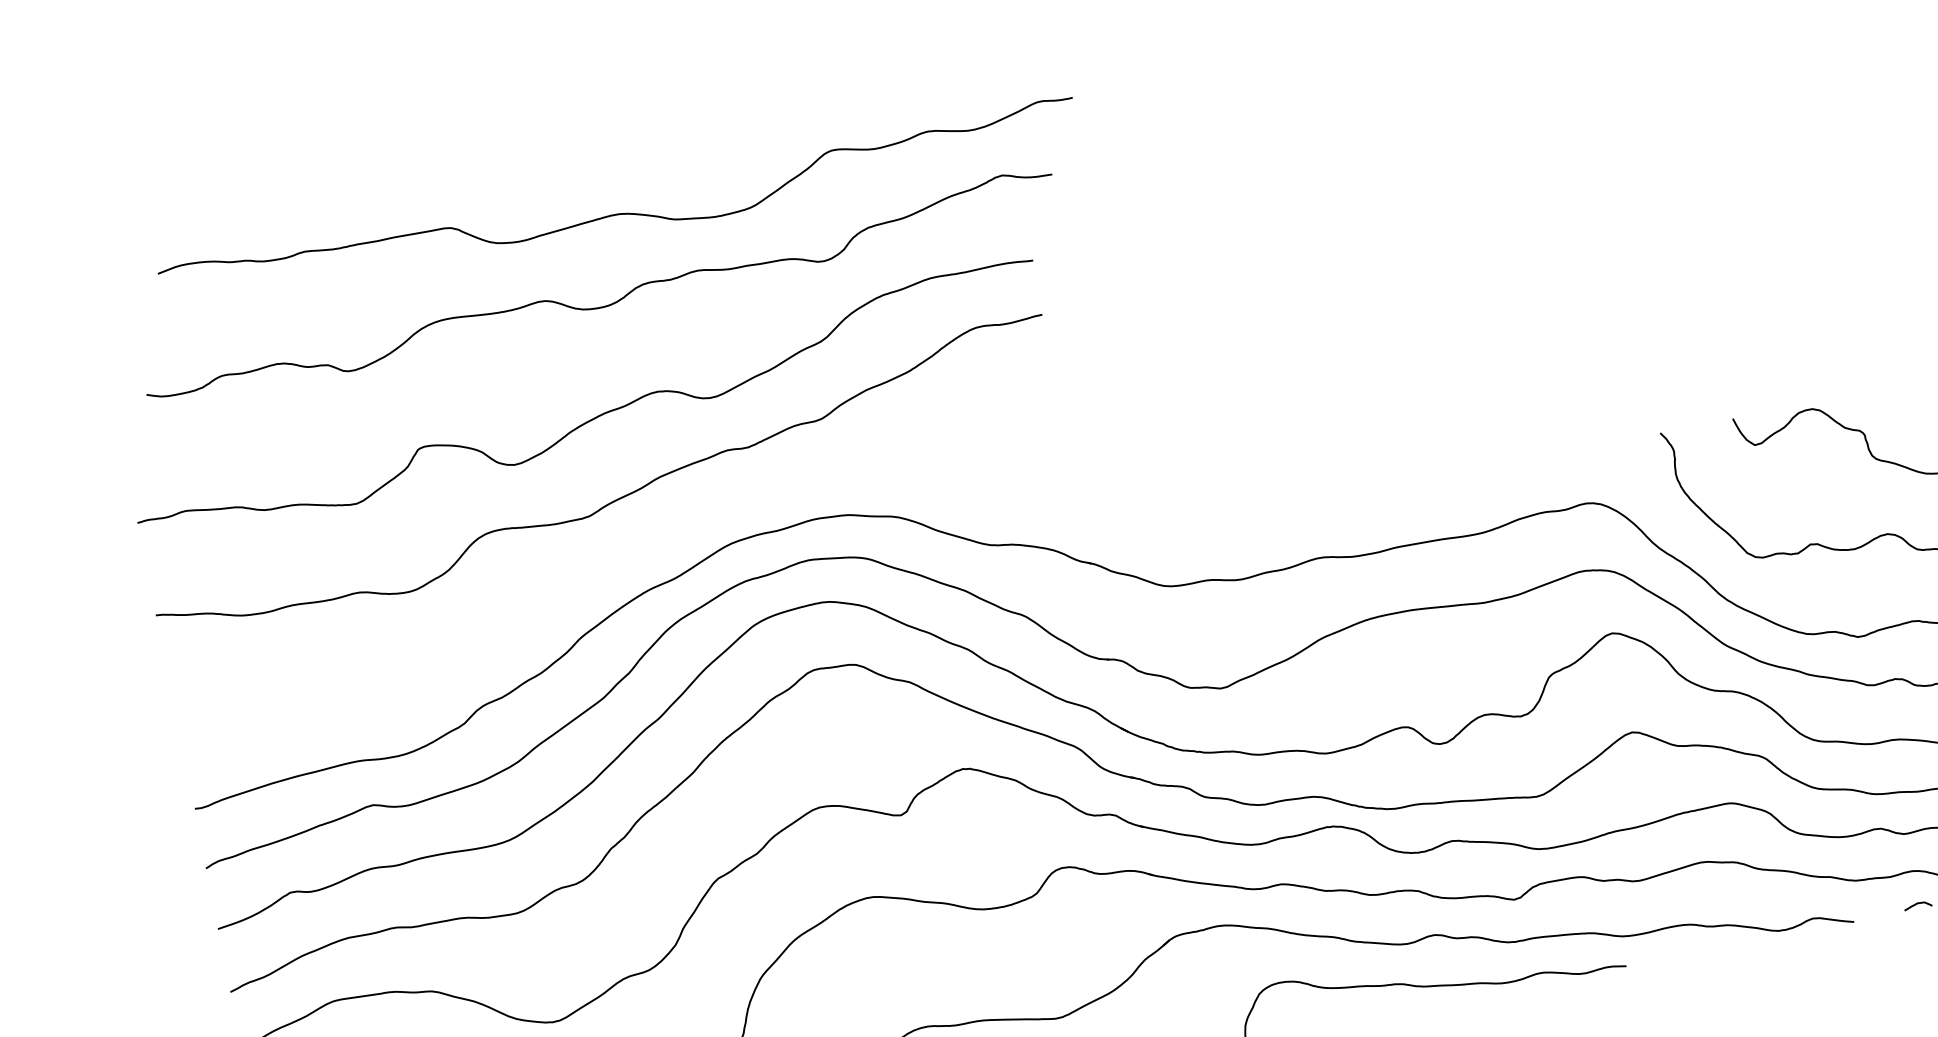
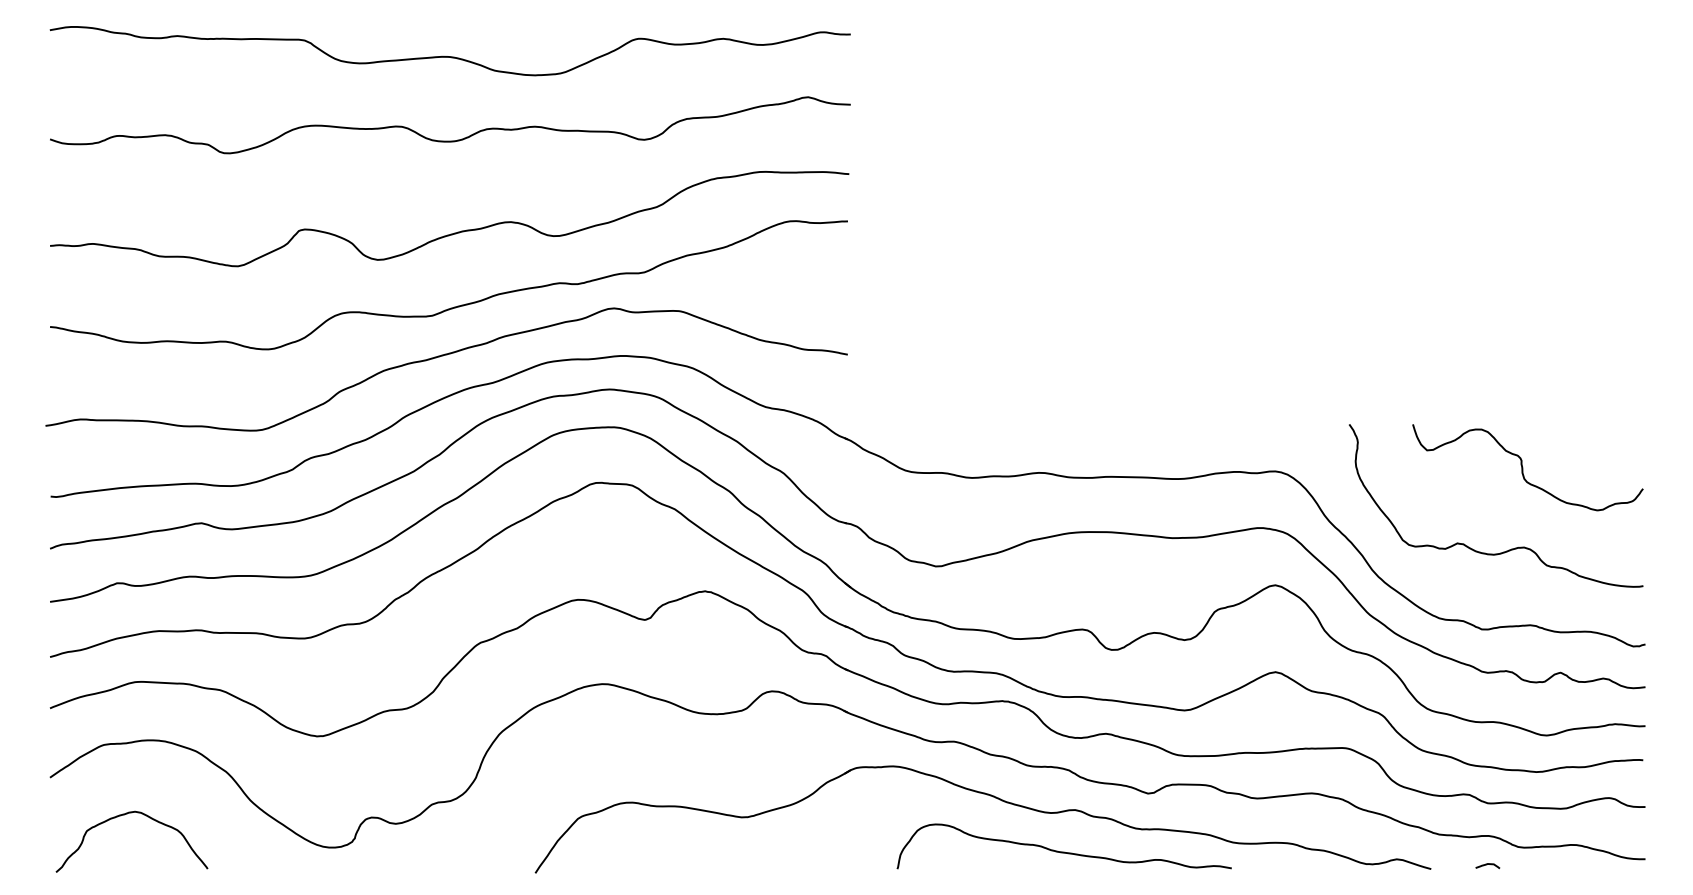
curve: (619, 213) -> (449, 56), moved
curve: (603, 305) -> (450, 140), moved
curve: (611, 560) -> (443, 356), added

